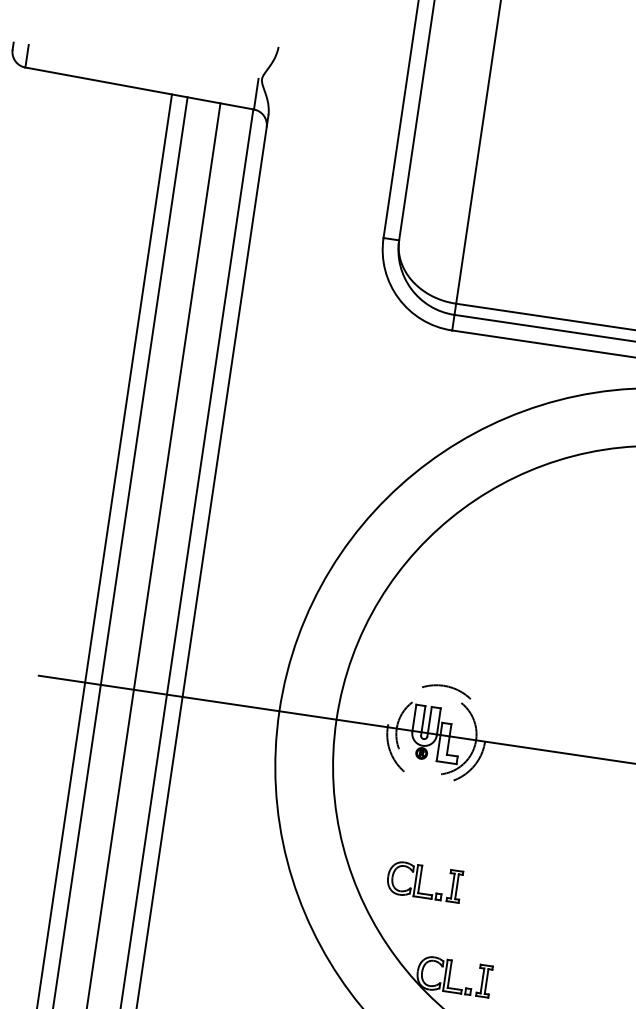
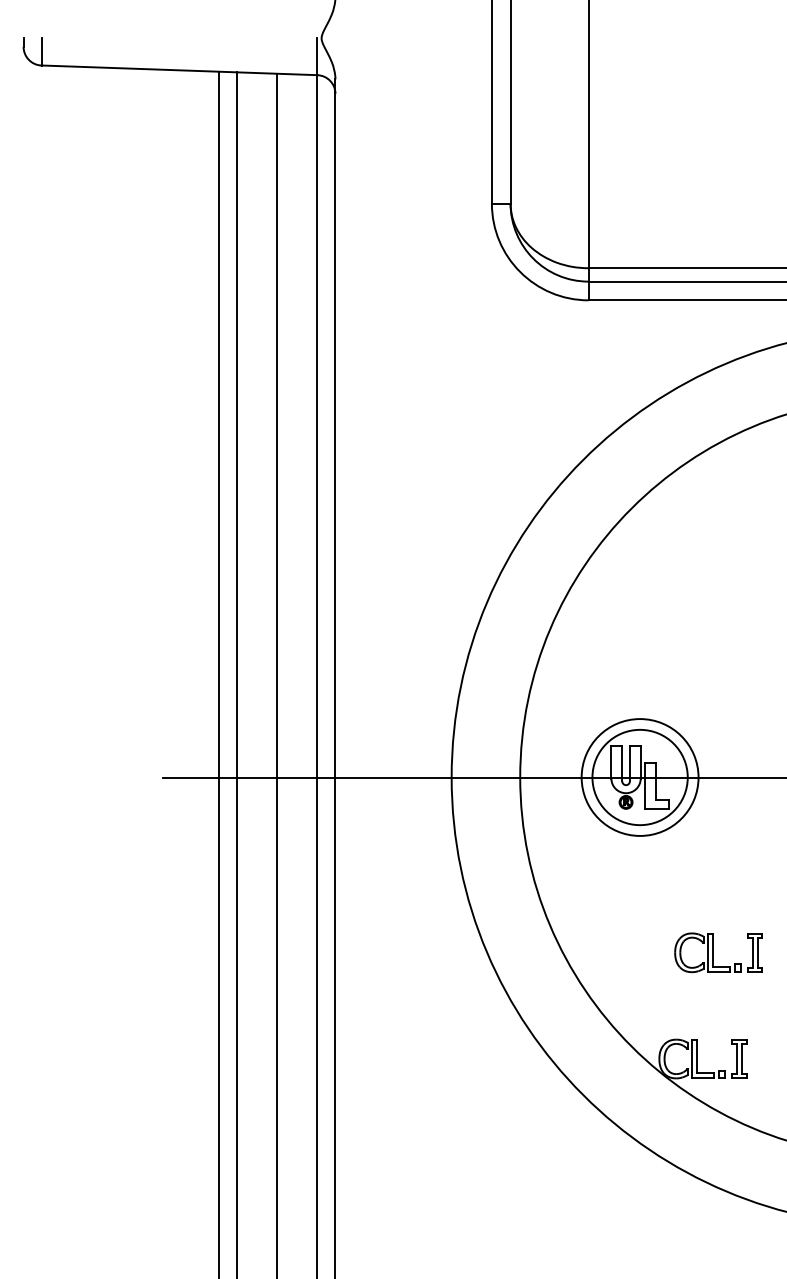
circle: (435, 734) -> (639, 777), dashed -> solid
circle: (435, 734) -> (639, 777), dashed -> solid
part: (424, 881) -> (718, 952), moved

